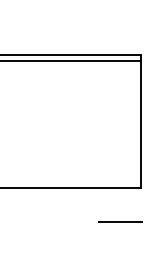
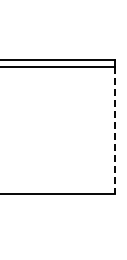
line: (140, 125) -> (114, 131), solid -> dashed
line: (120, 222) -> (94, 228), removed

